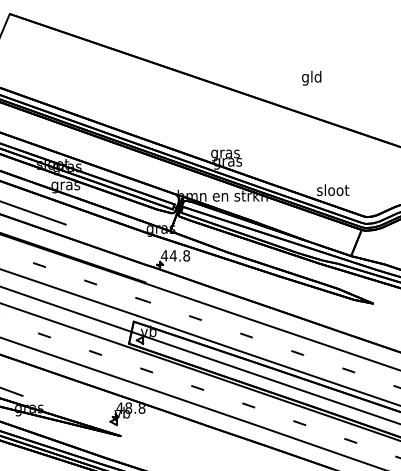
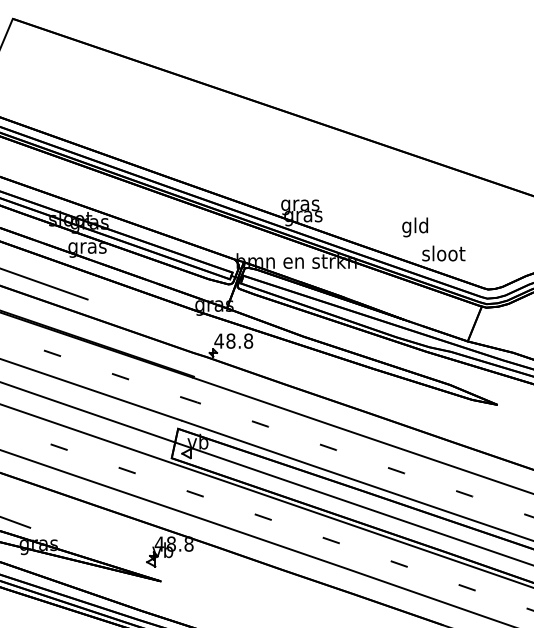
text: (311, 78) -> (414, 227), moved
text: (173, 255) -> (230, 340), 44.8 -> 48.8

